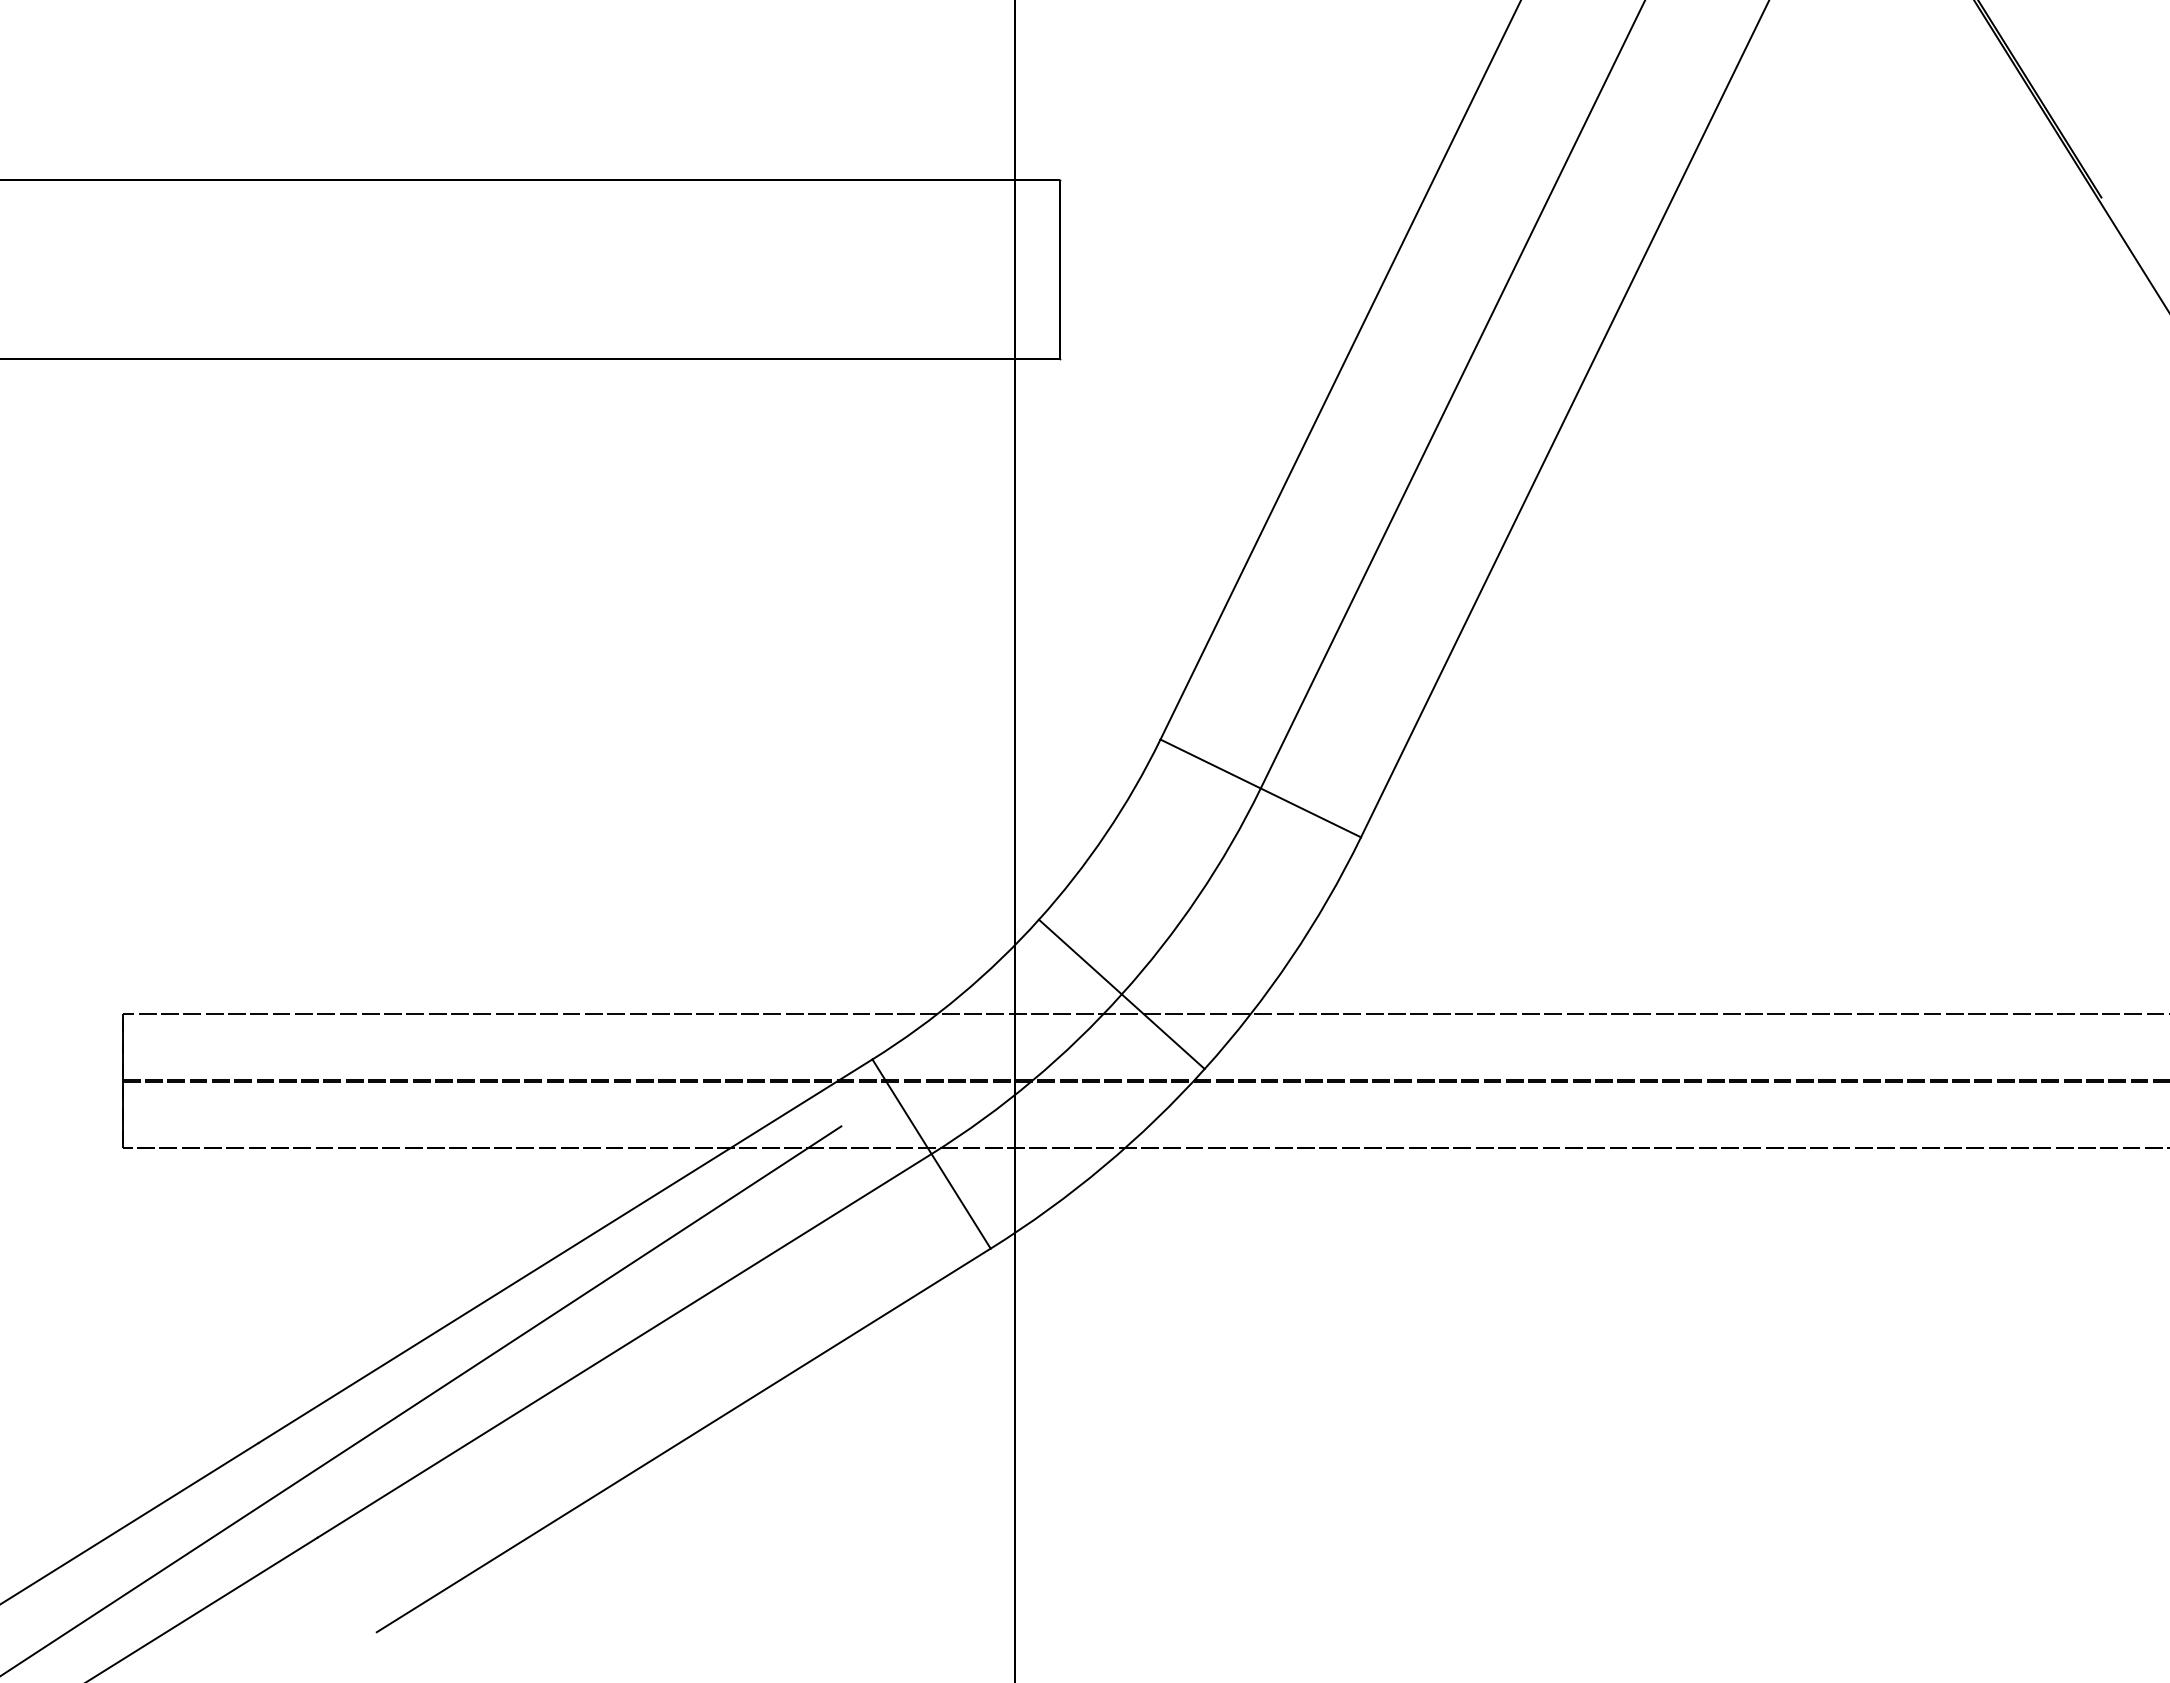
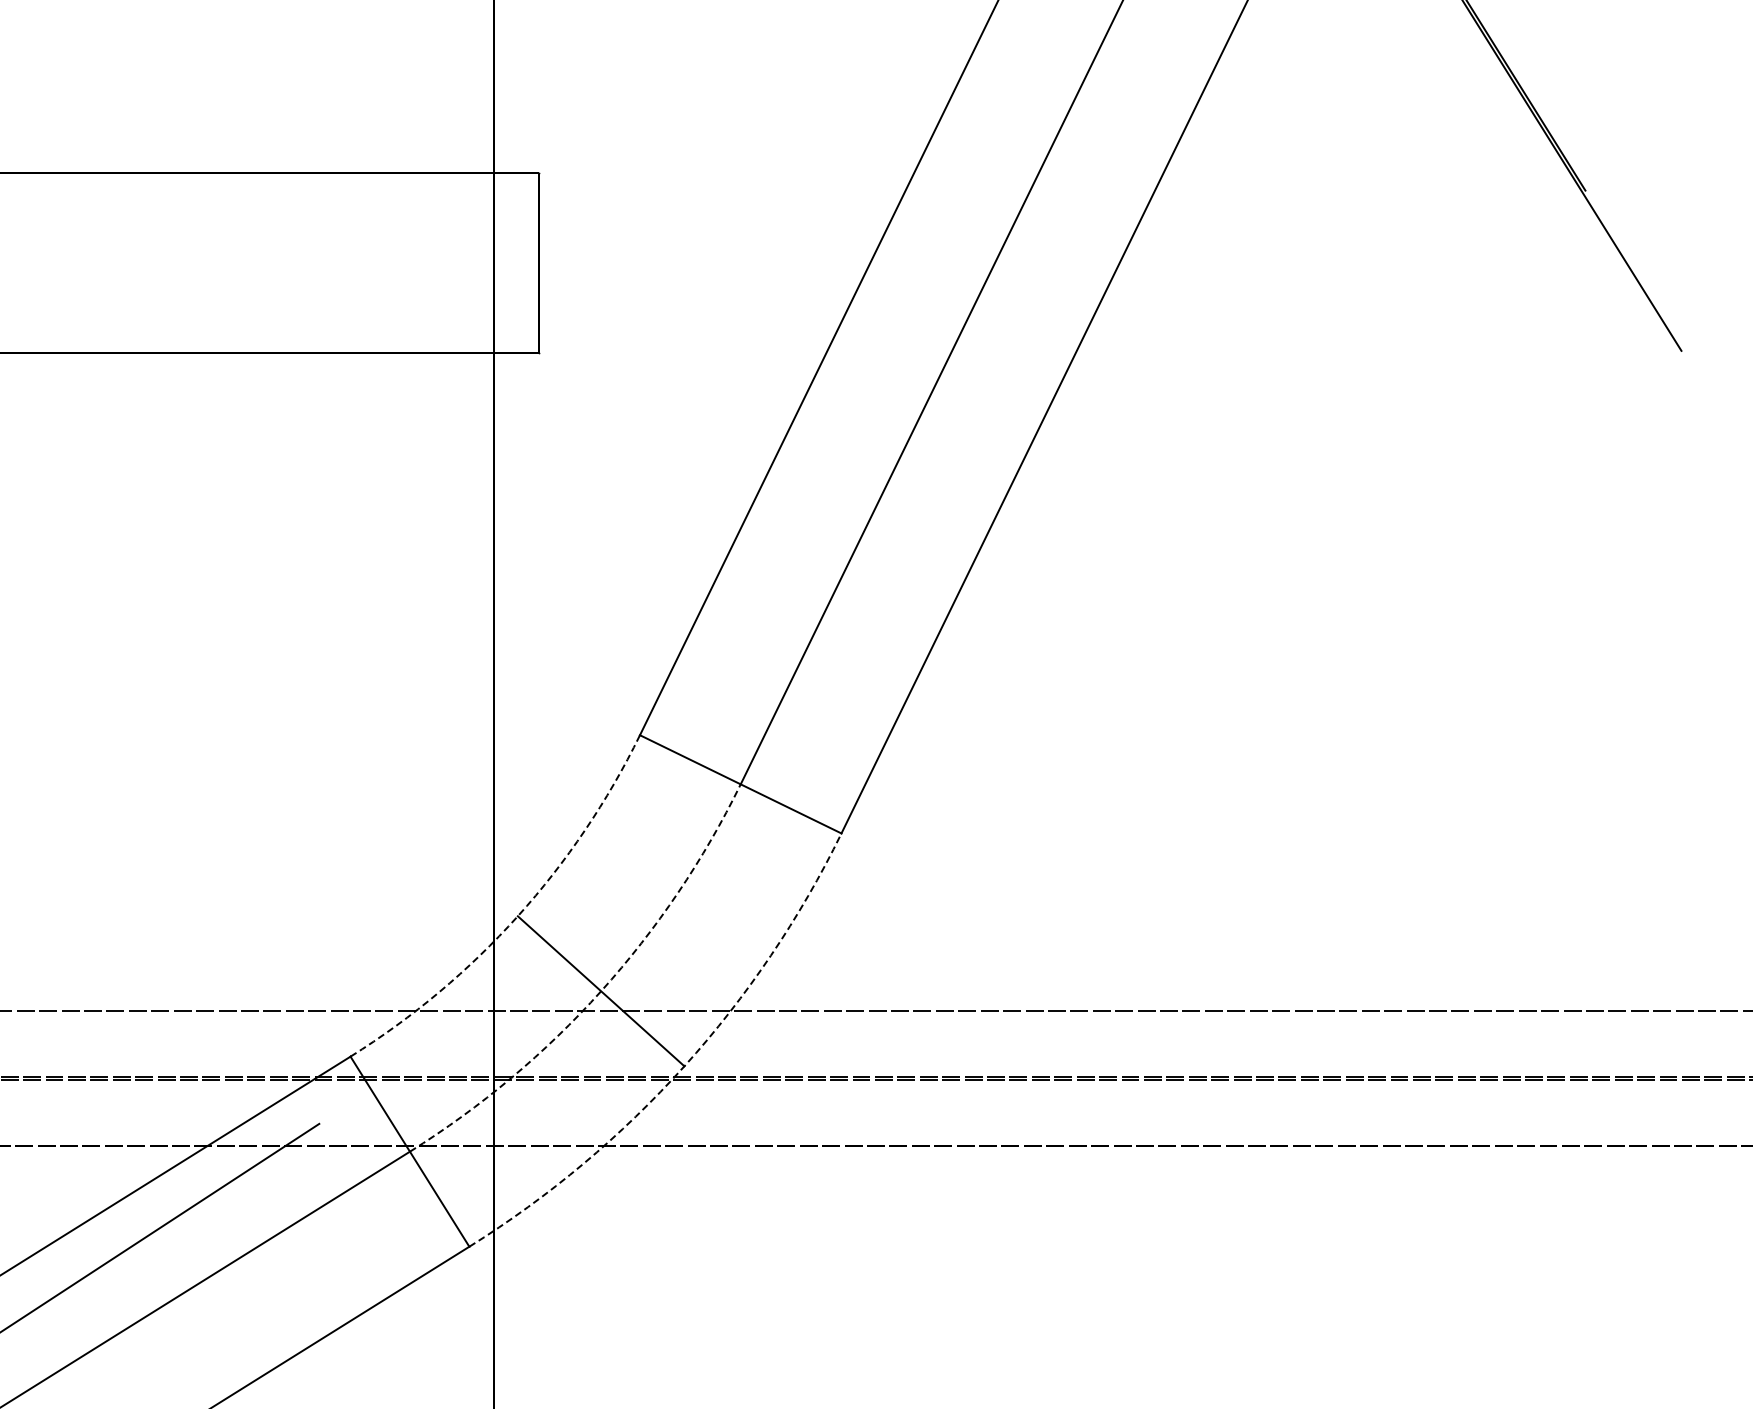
arc: (1038, 919) -> (517, 916), solid -> dashed
arc: (1121, 994) -> (600, 991), solid -> dashed
arc: (1204, 1069) -> (684, 1066), solid -> dashed

